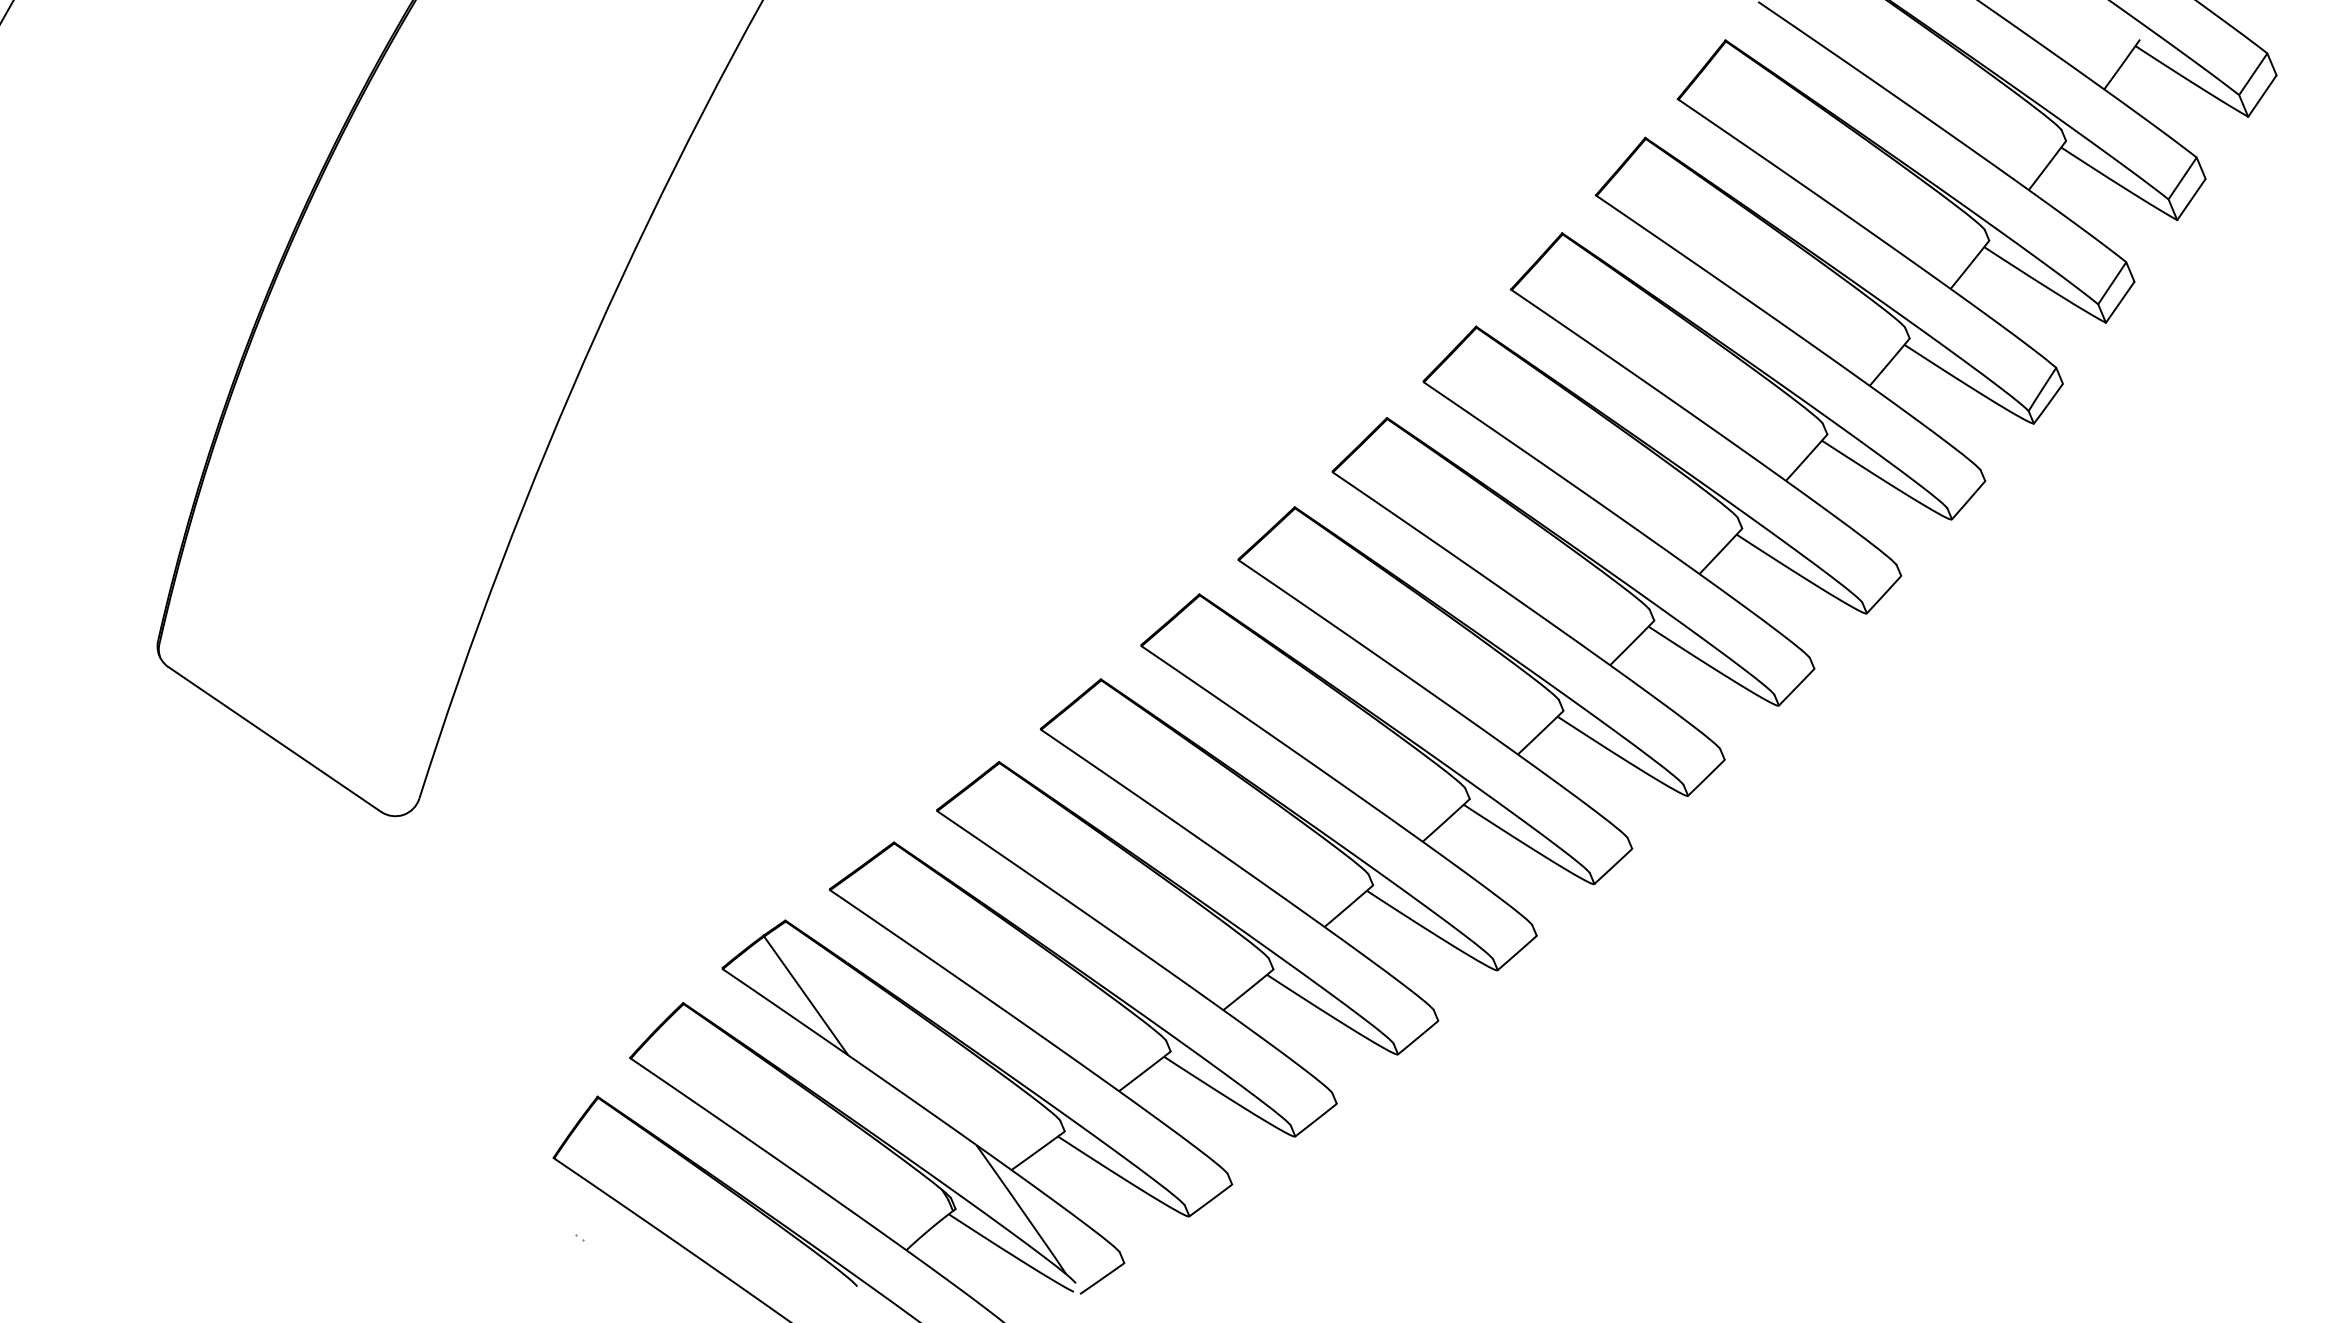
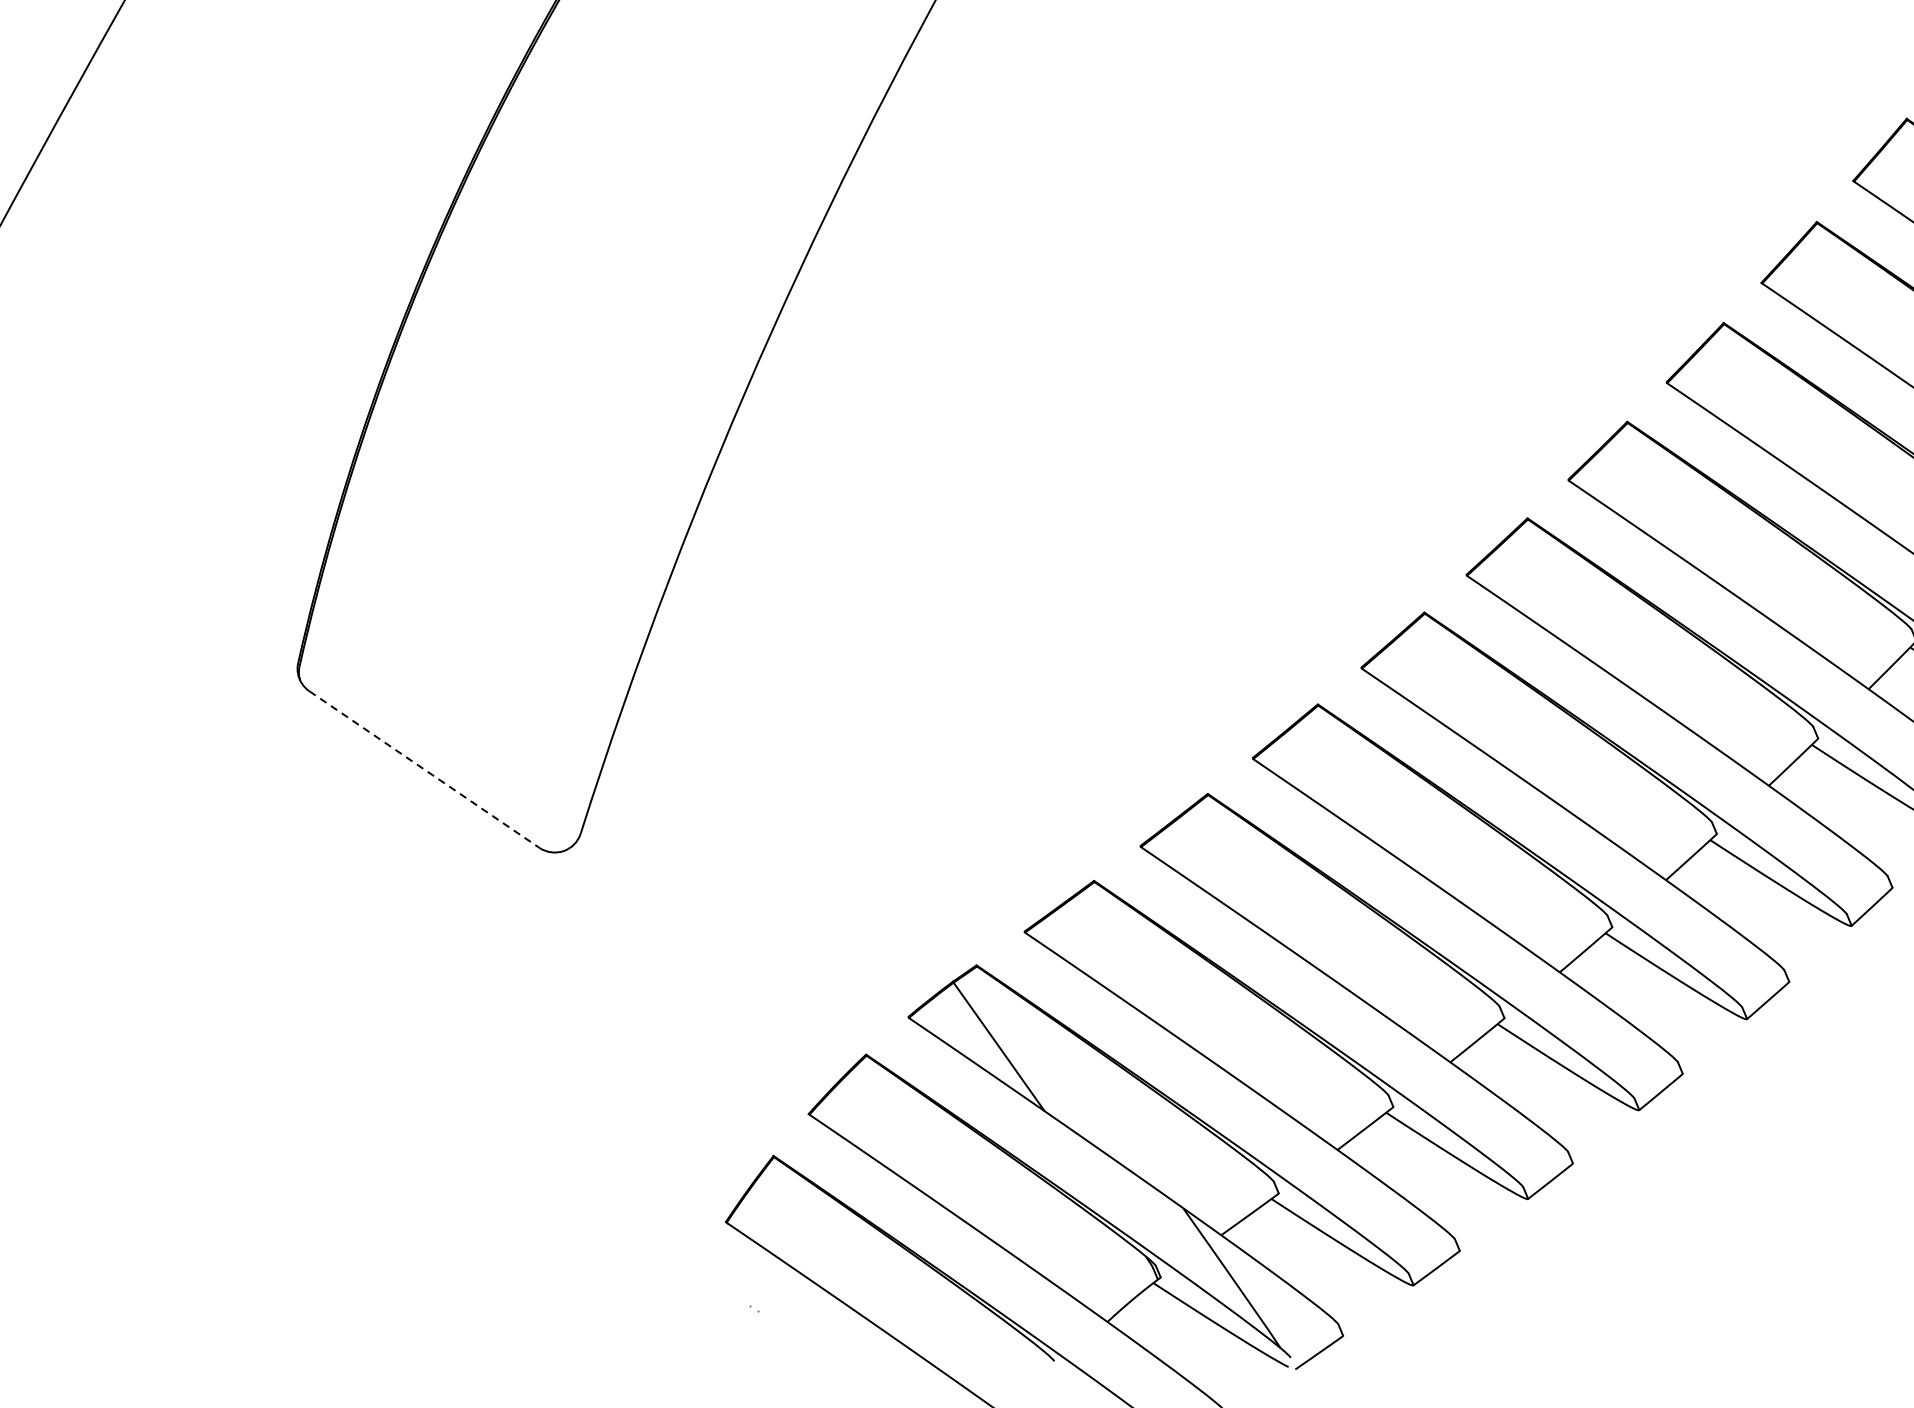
line: (274, 739) -> (424, 769), solid -> dashed

